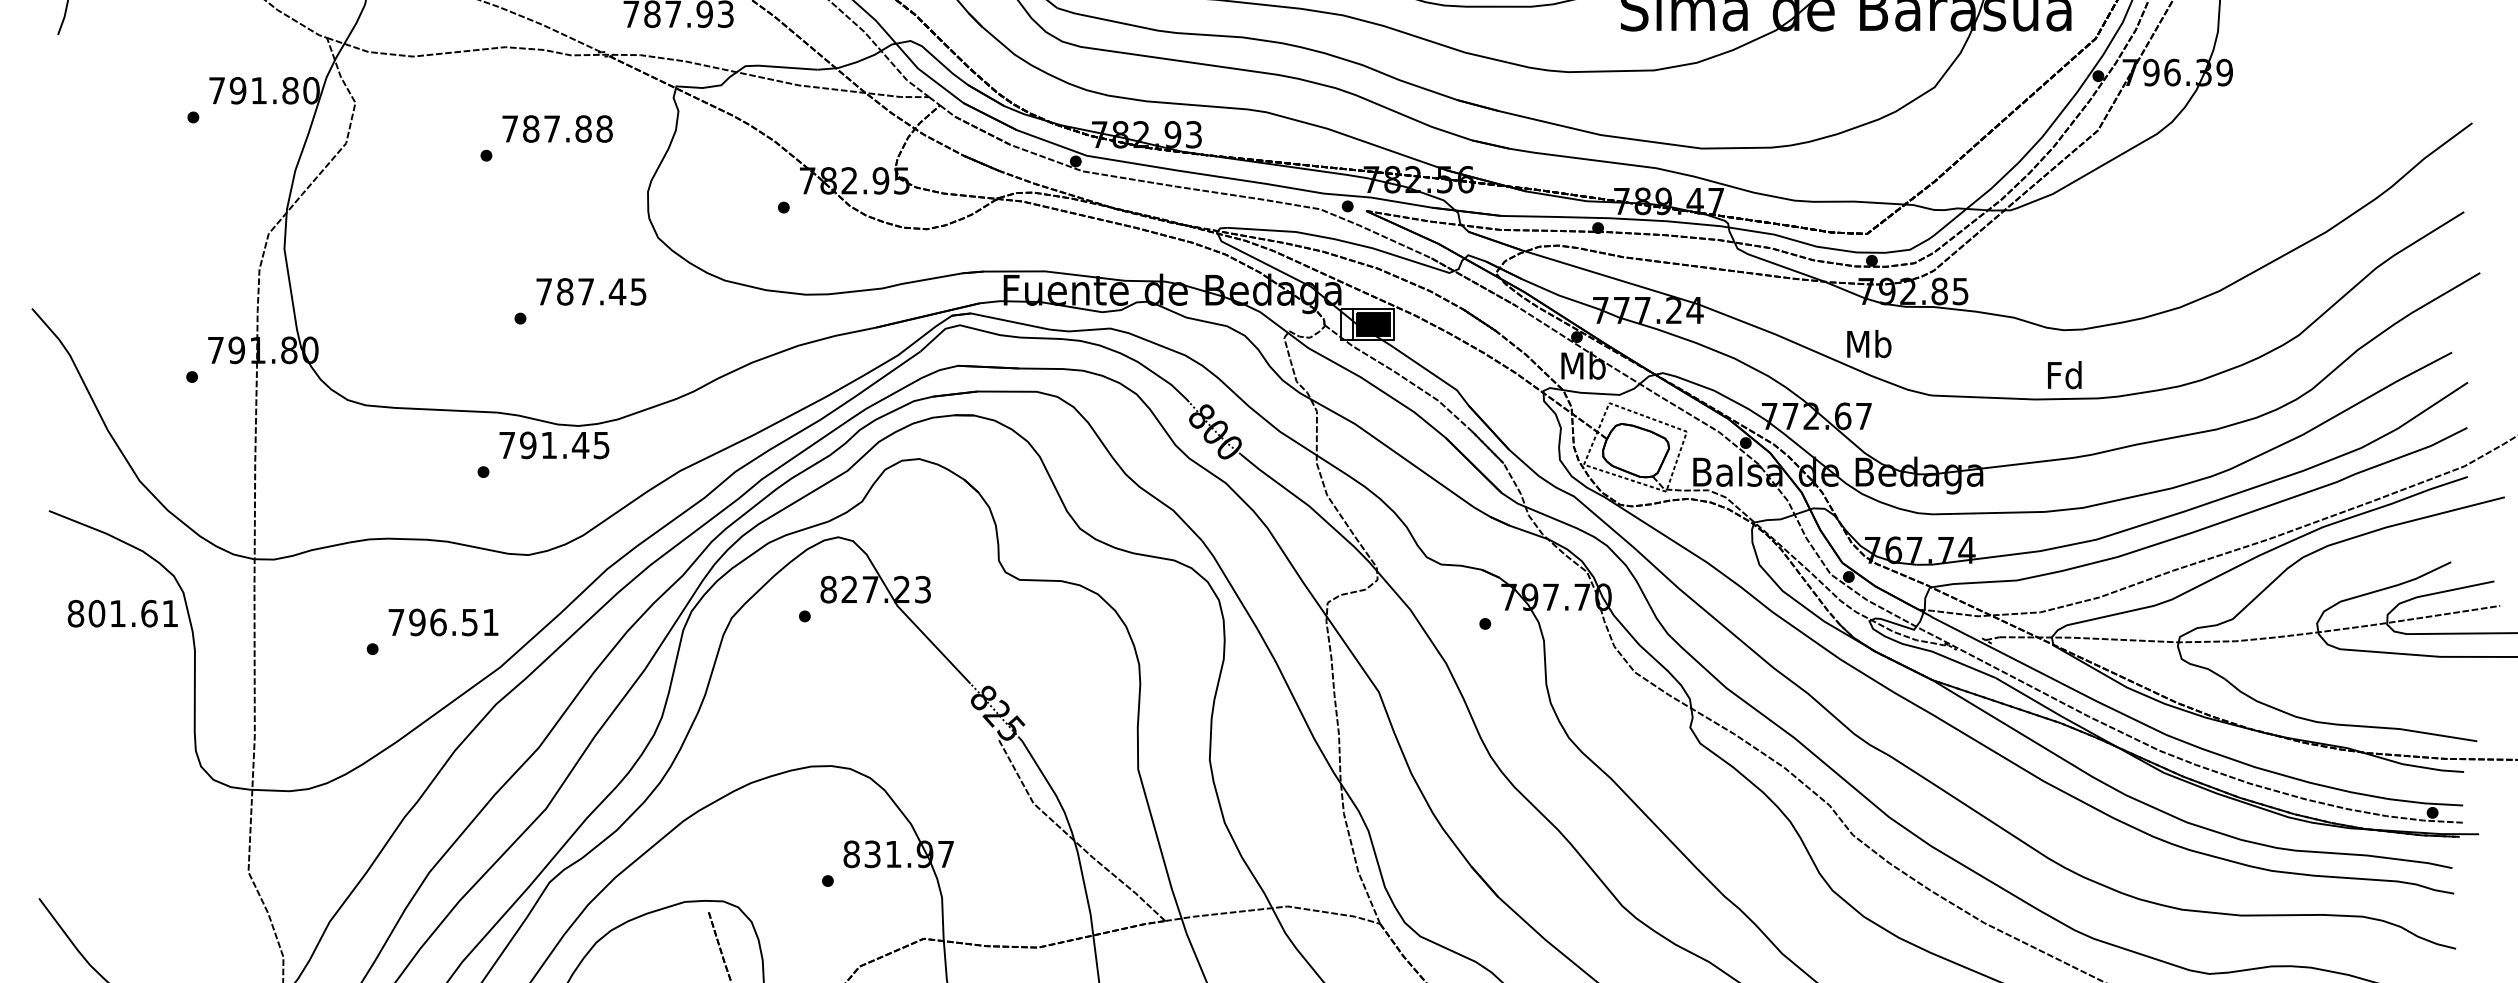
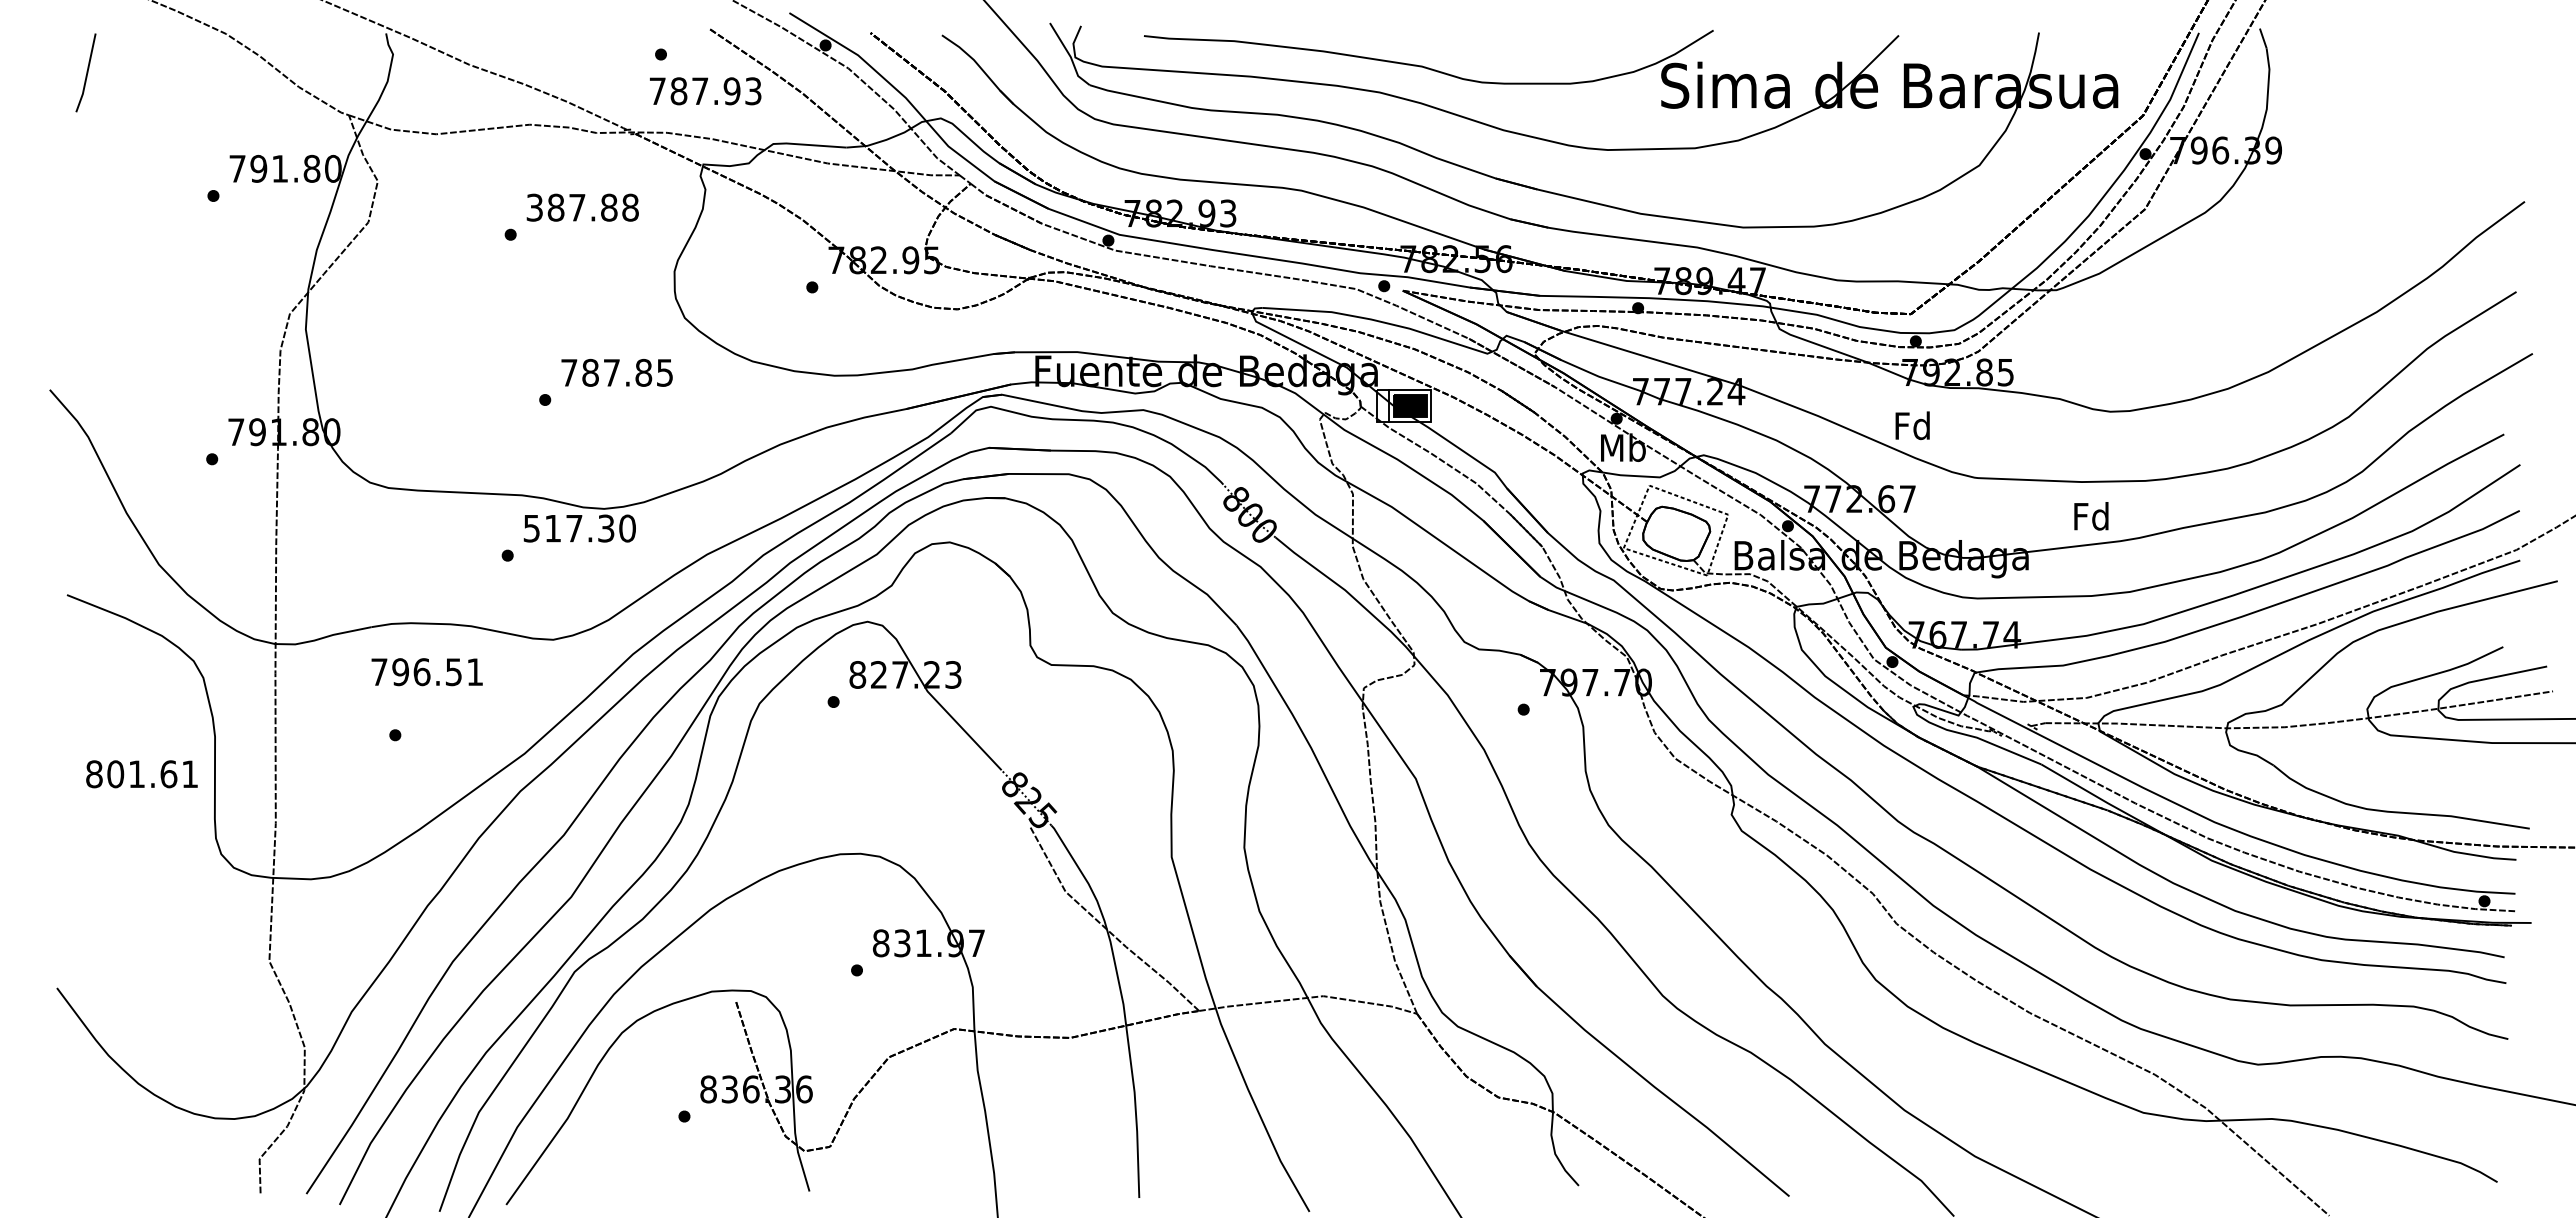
text: (509, 128) -> (534, 207), 787.88 -> 387.88
text: (617, 291) -> (643, 372), 787.45 -> 787.85
text: (1868, 343) -> (1912, 425), Mb -> Fd
text: (2064, 375) -> (2091, 516), moved
text: (554, 445) -> (579, 528), 791.45 -> 517.30
text: (122, 613) -> (141, 774), moved
text: (442, 622) -> (426, 672), moved

